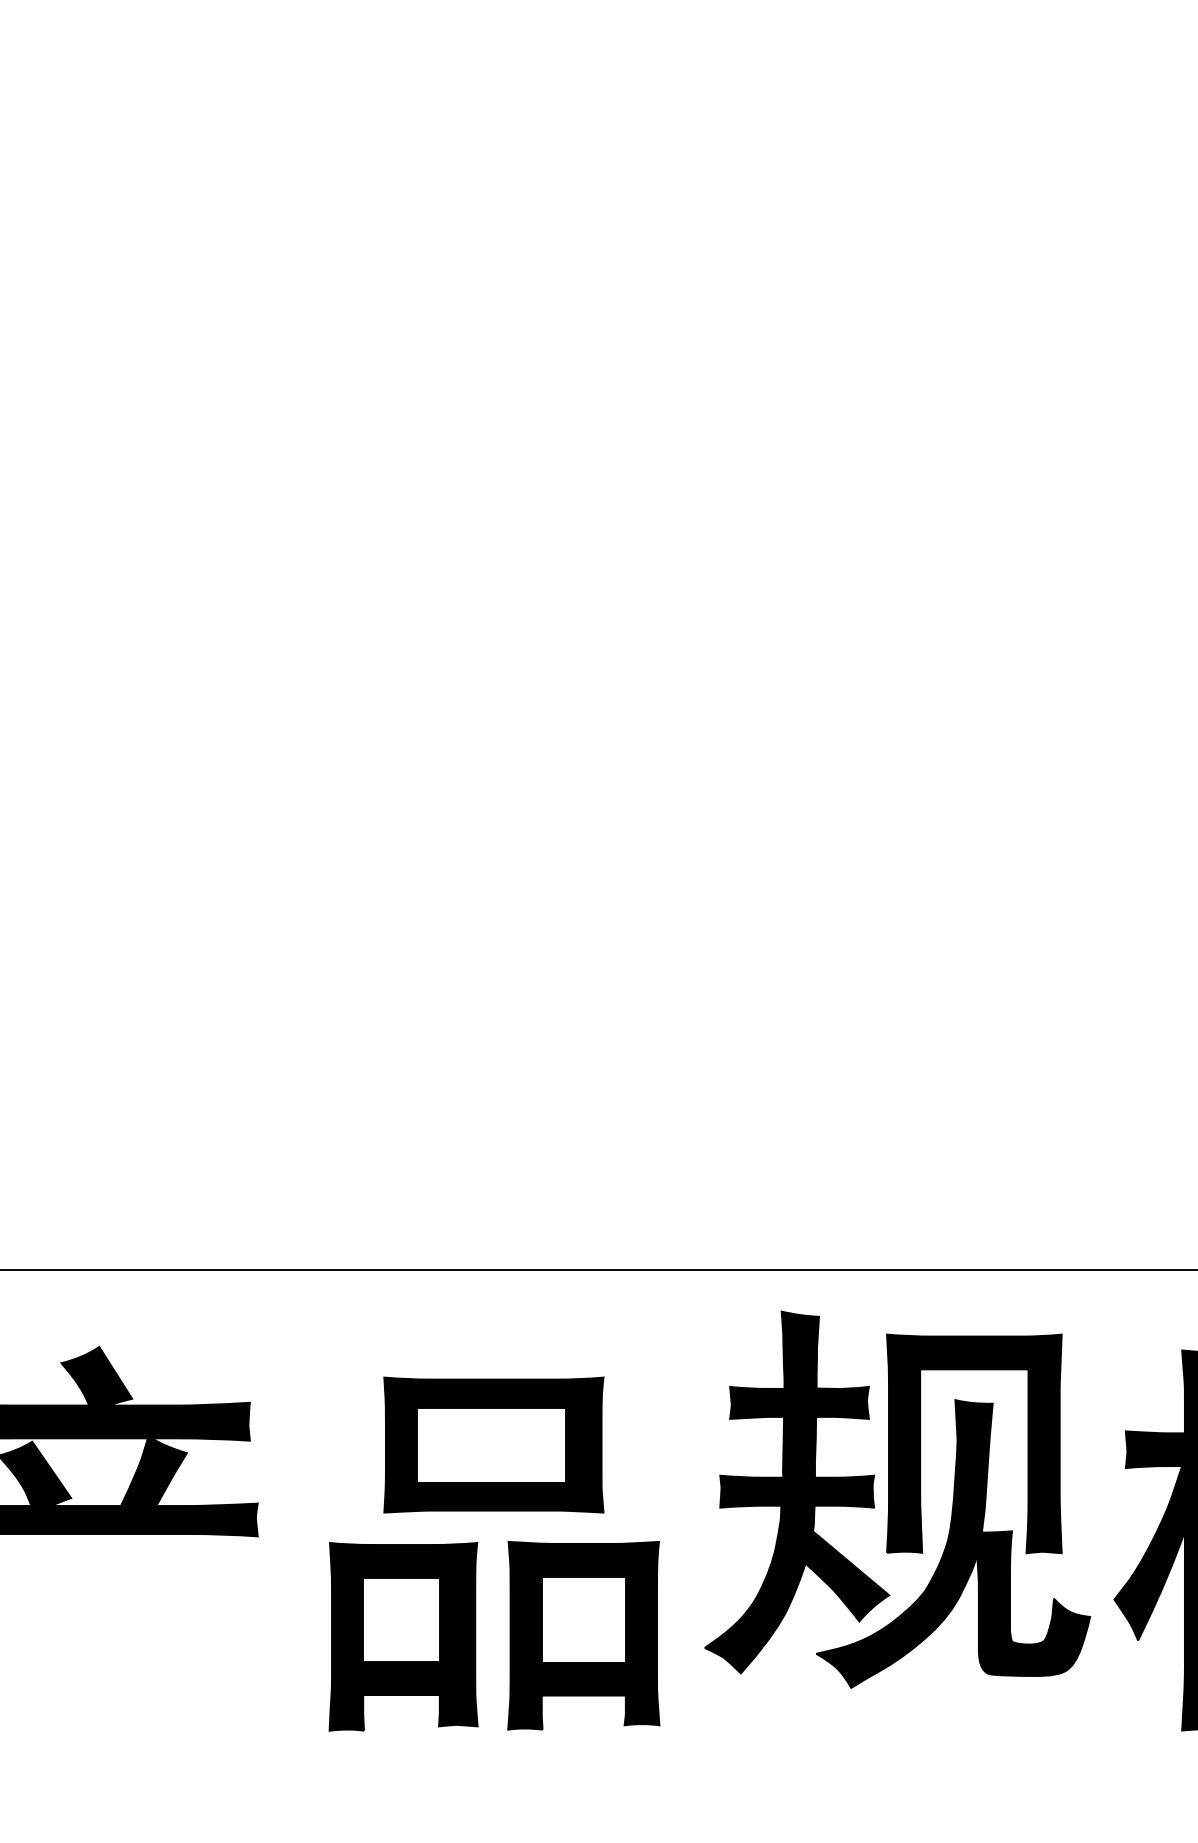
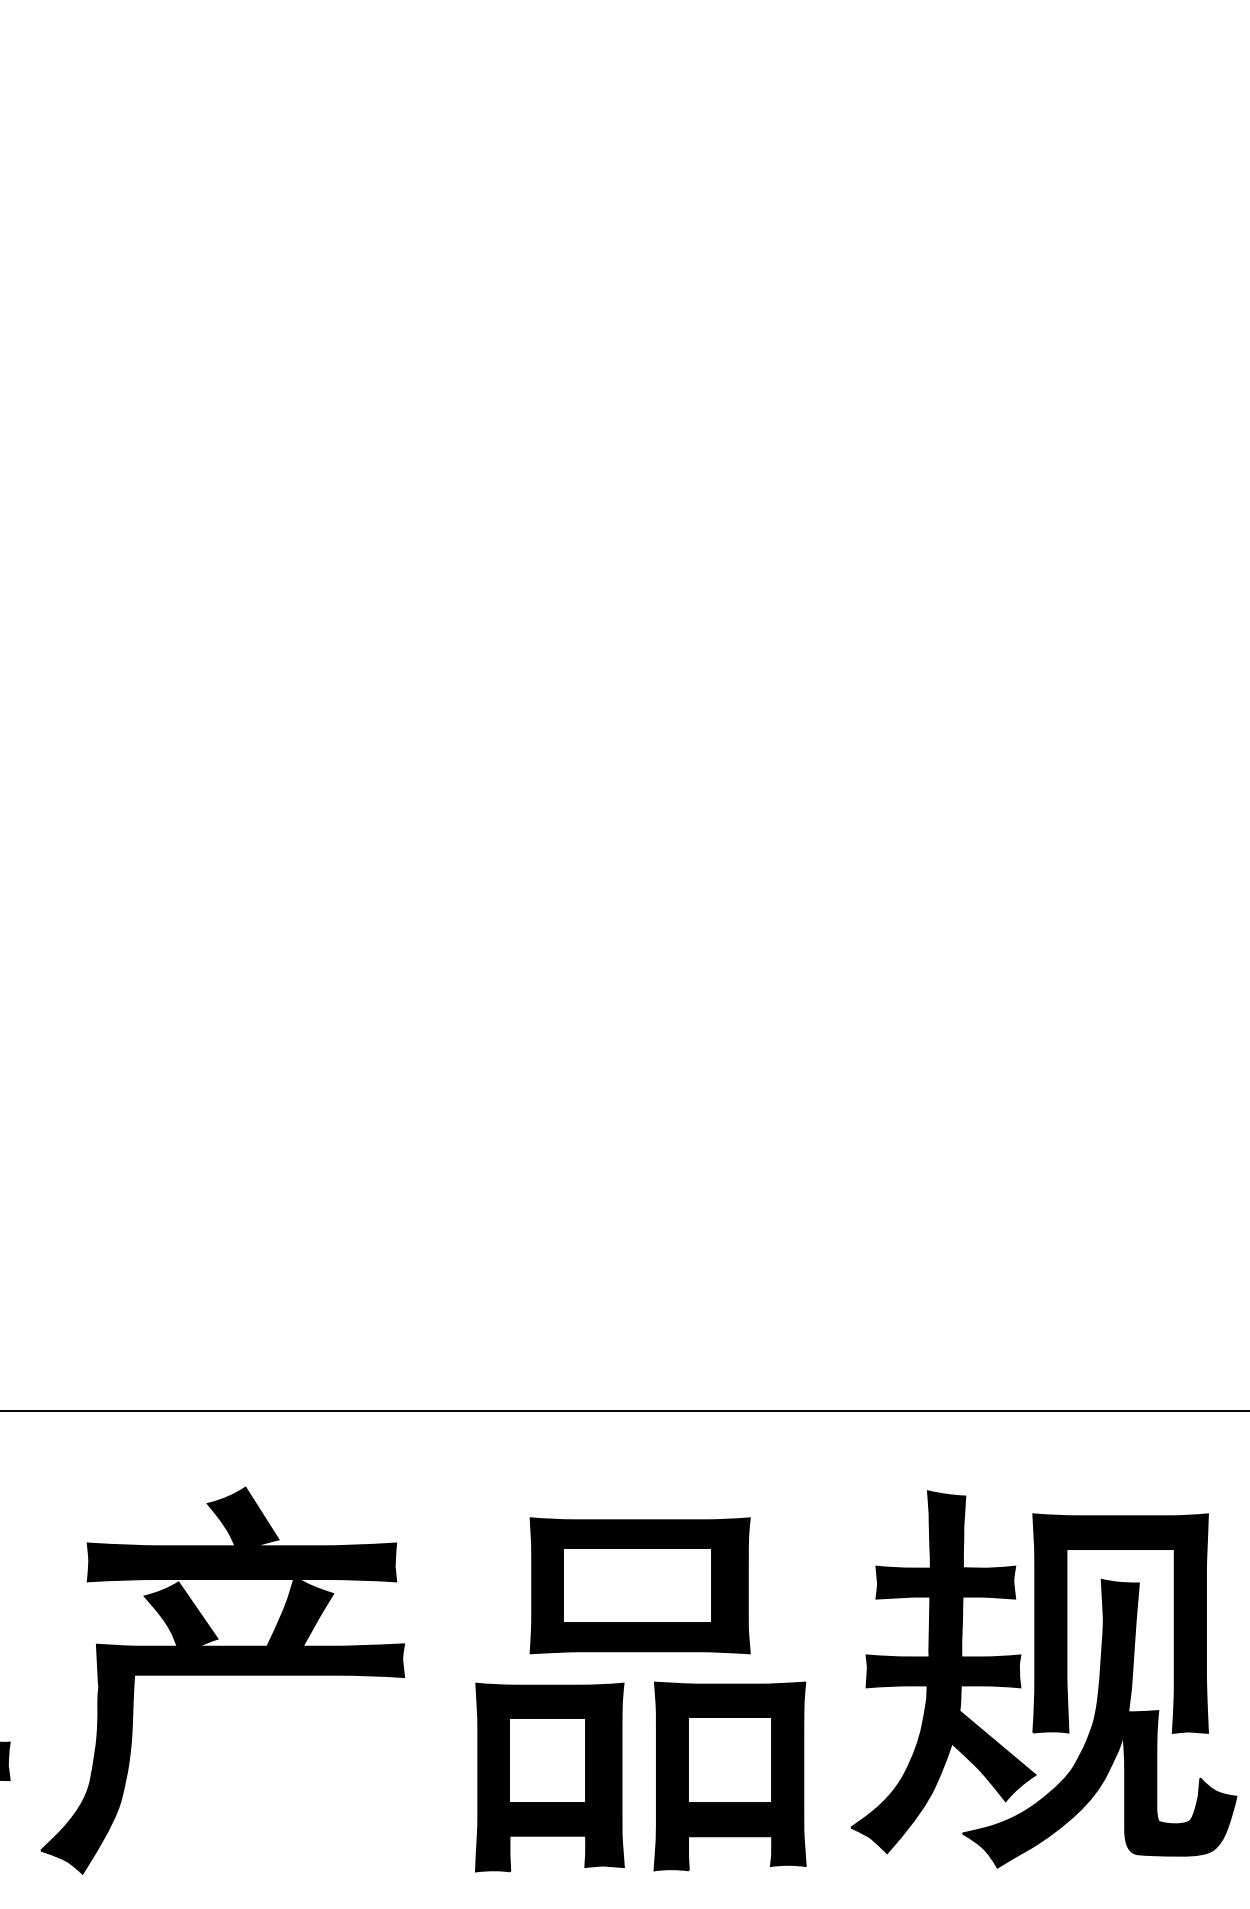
part: (898, 1499) -> (1044, 1679), moved

